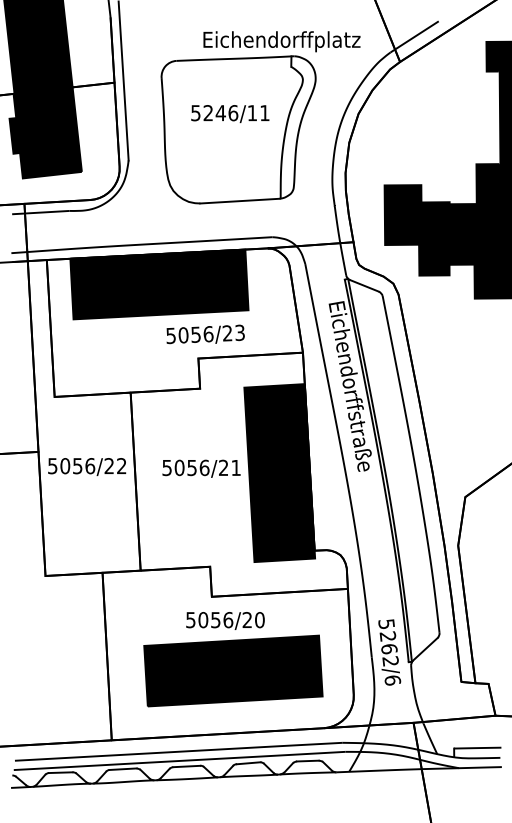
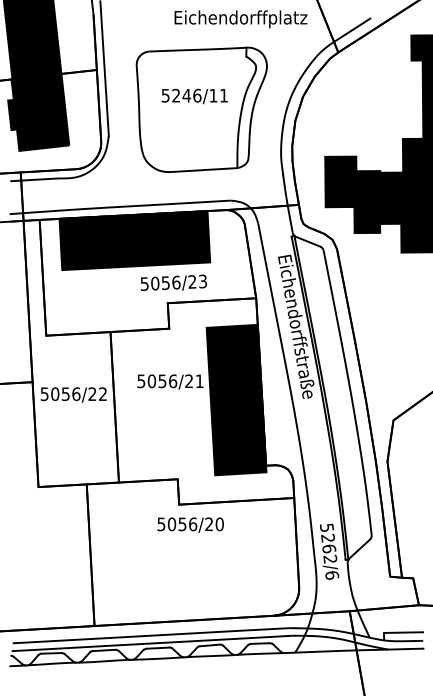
text: (281, 41) -> (240, 19), moved
text: (201, 468) -> (170, 381), moved
part: (233, 670) -> (197, 566), removed

